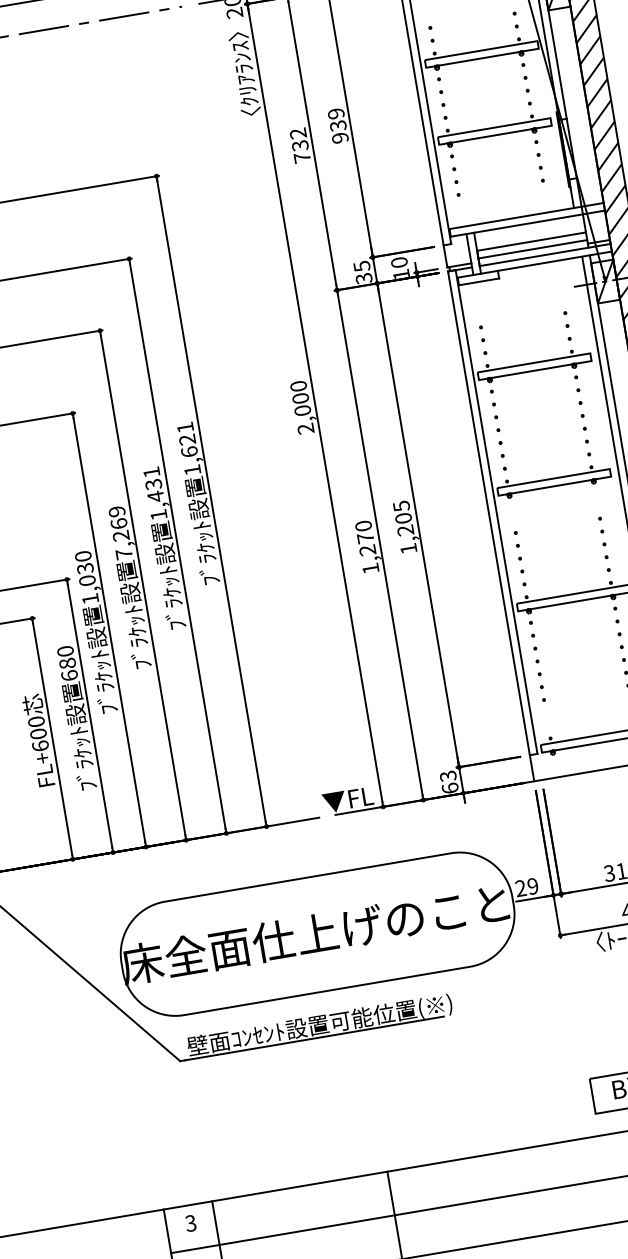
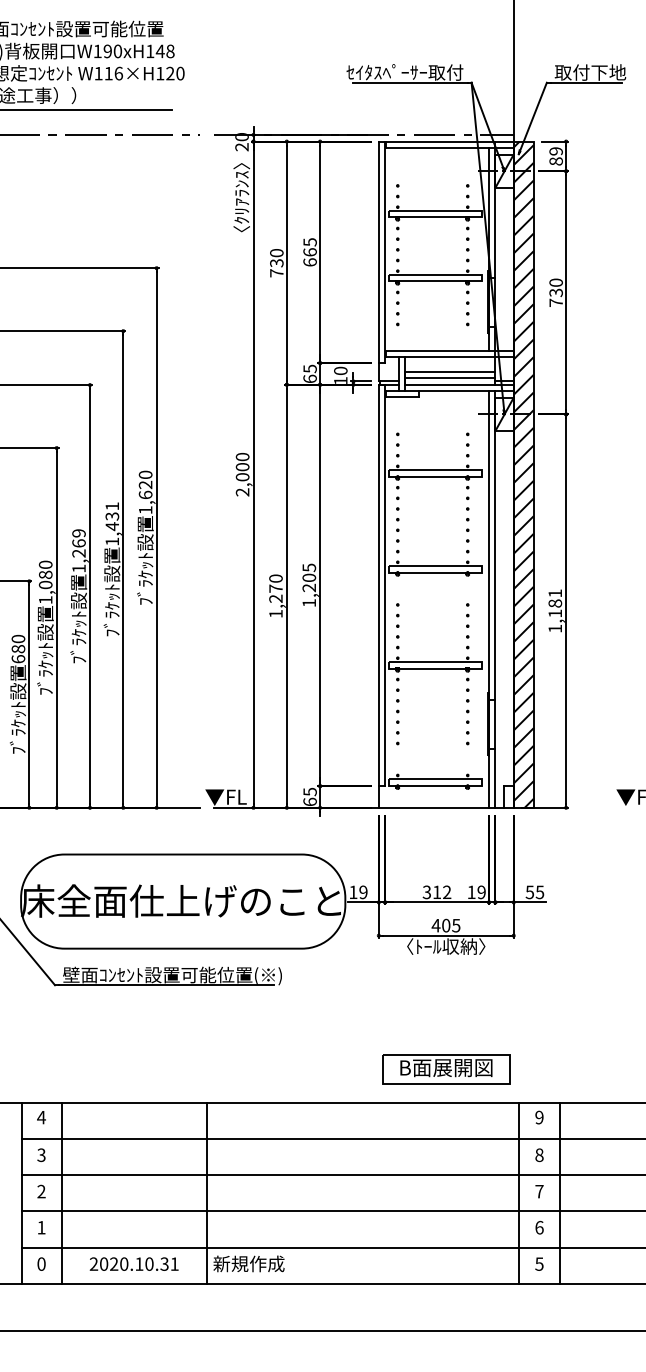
text: (337, 126) -> (309, 252), 939 -> 665
text: (297, 134) -> (276, 253), 732 -> 730
text: (363, 278) -> (309, 378), 35 -> 65
text: (185, 427) -> (145, 474), 1,621 -> 1,620
text: (123, 554) -> (78, 568), 7,269 -> 1,269
text: (84, 568) -> (45, 574), 1,030 -> 1,080
text: (447, 775) -> (309, 791), 63 -> 65
text: (520, 887) -> (353, 891), 29 -> 19
text: (190, 1223) -> (41, 1117), 3 -> 4

